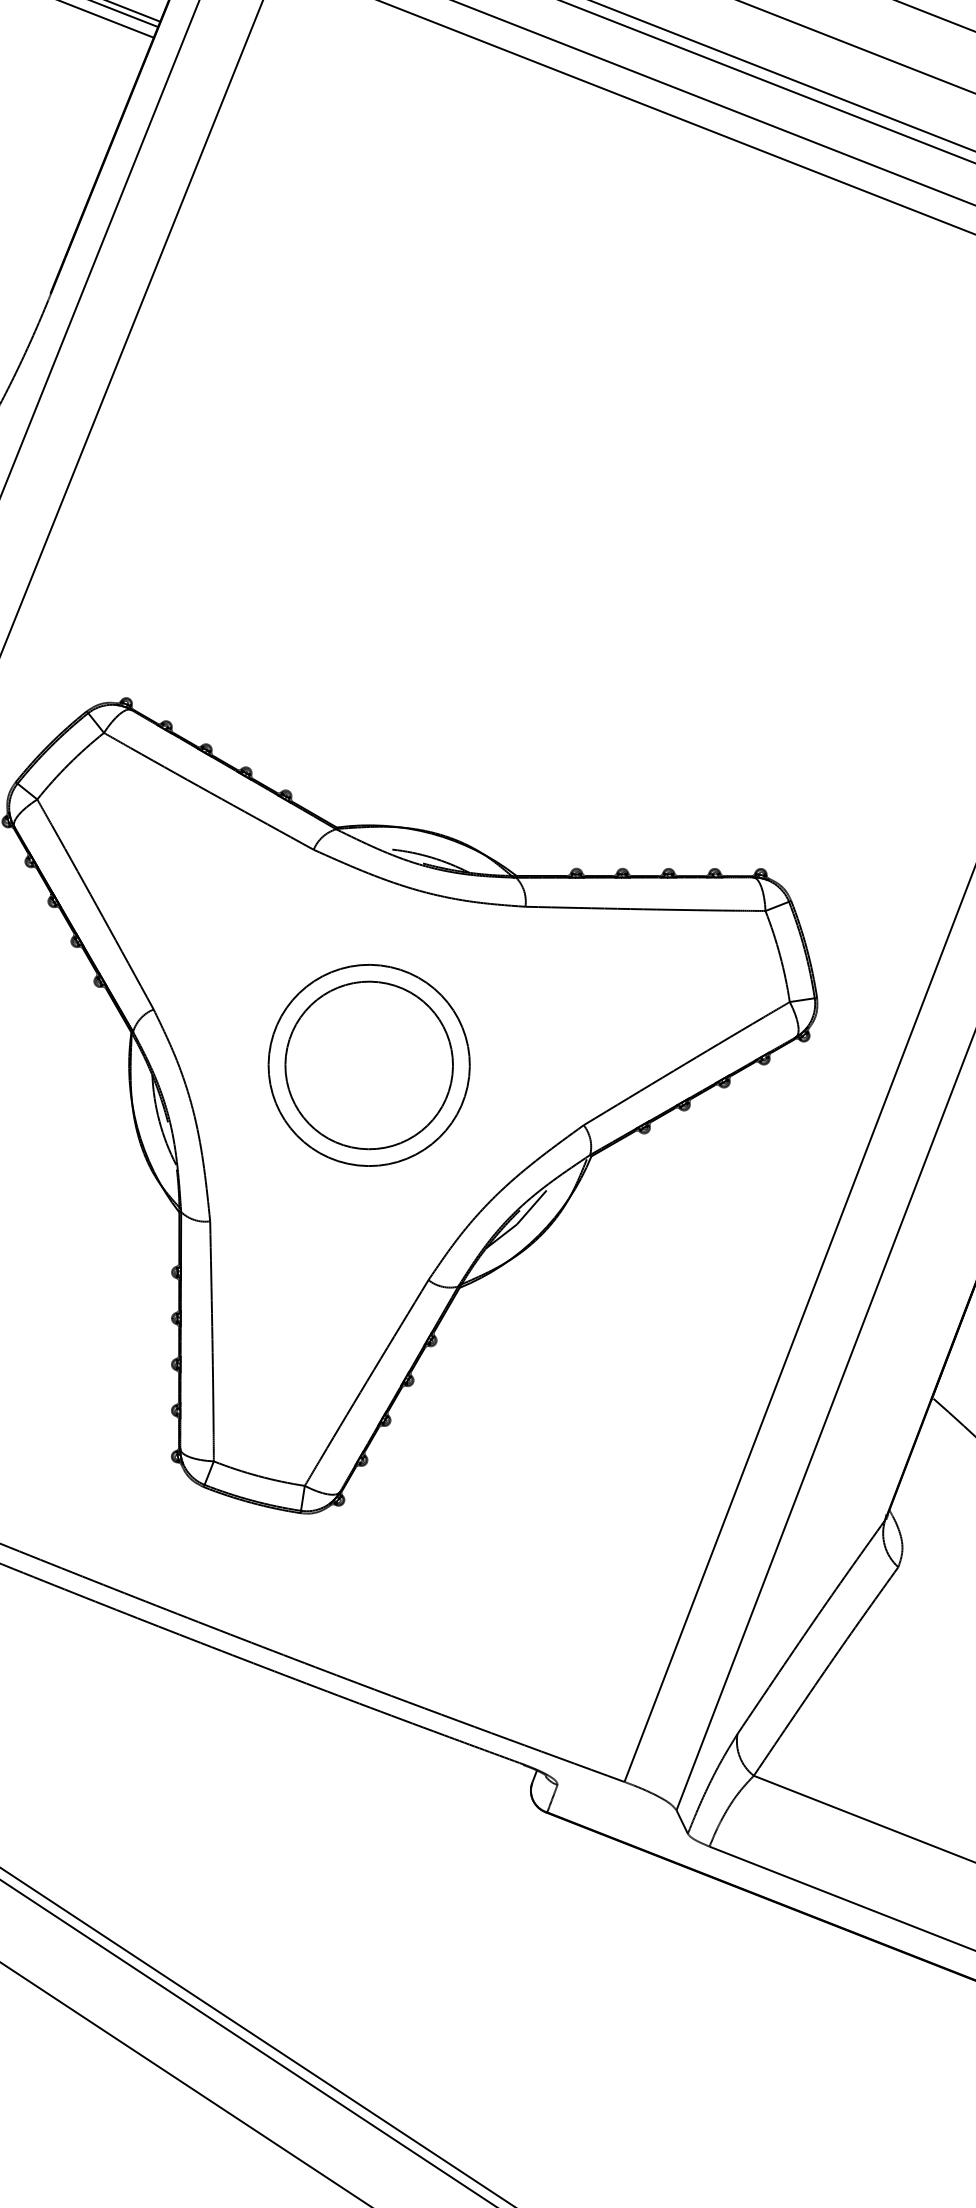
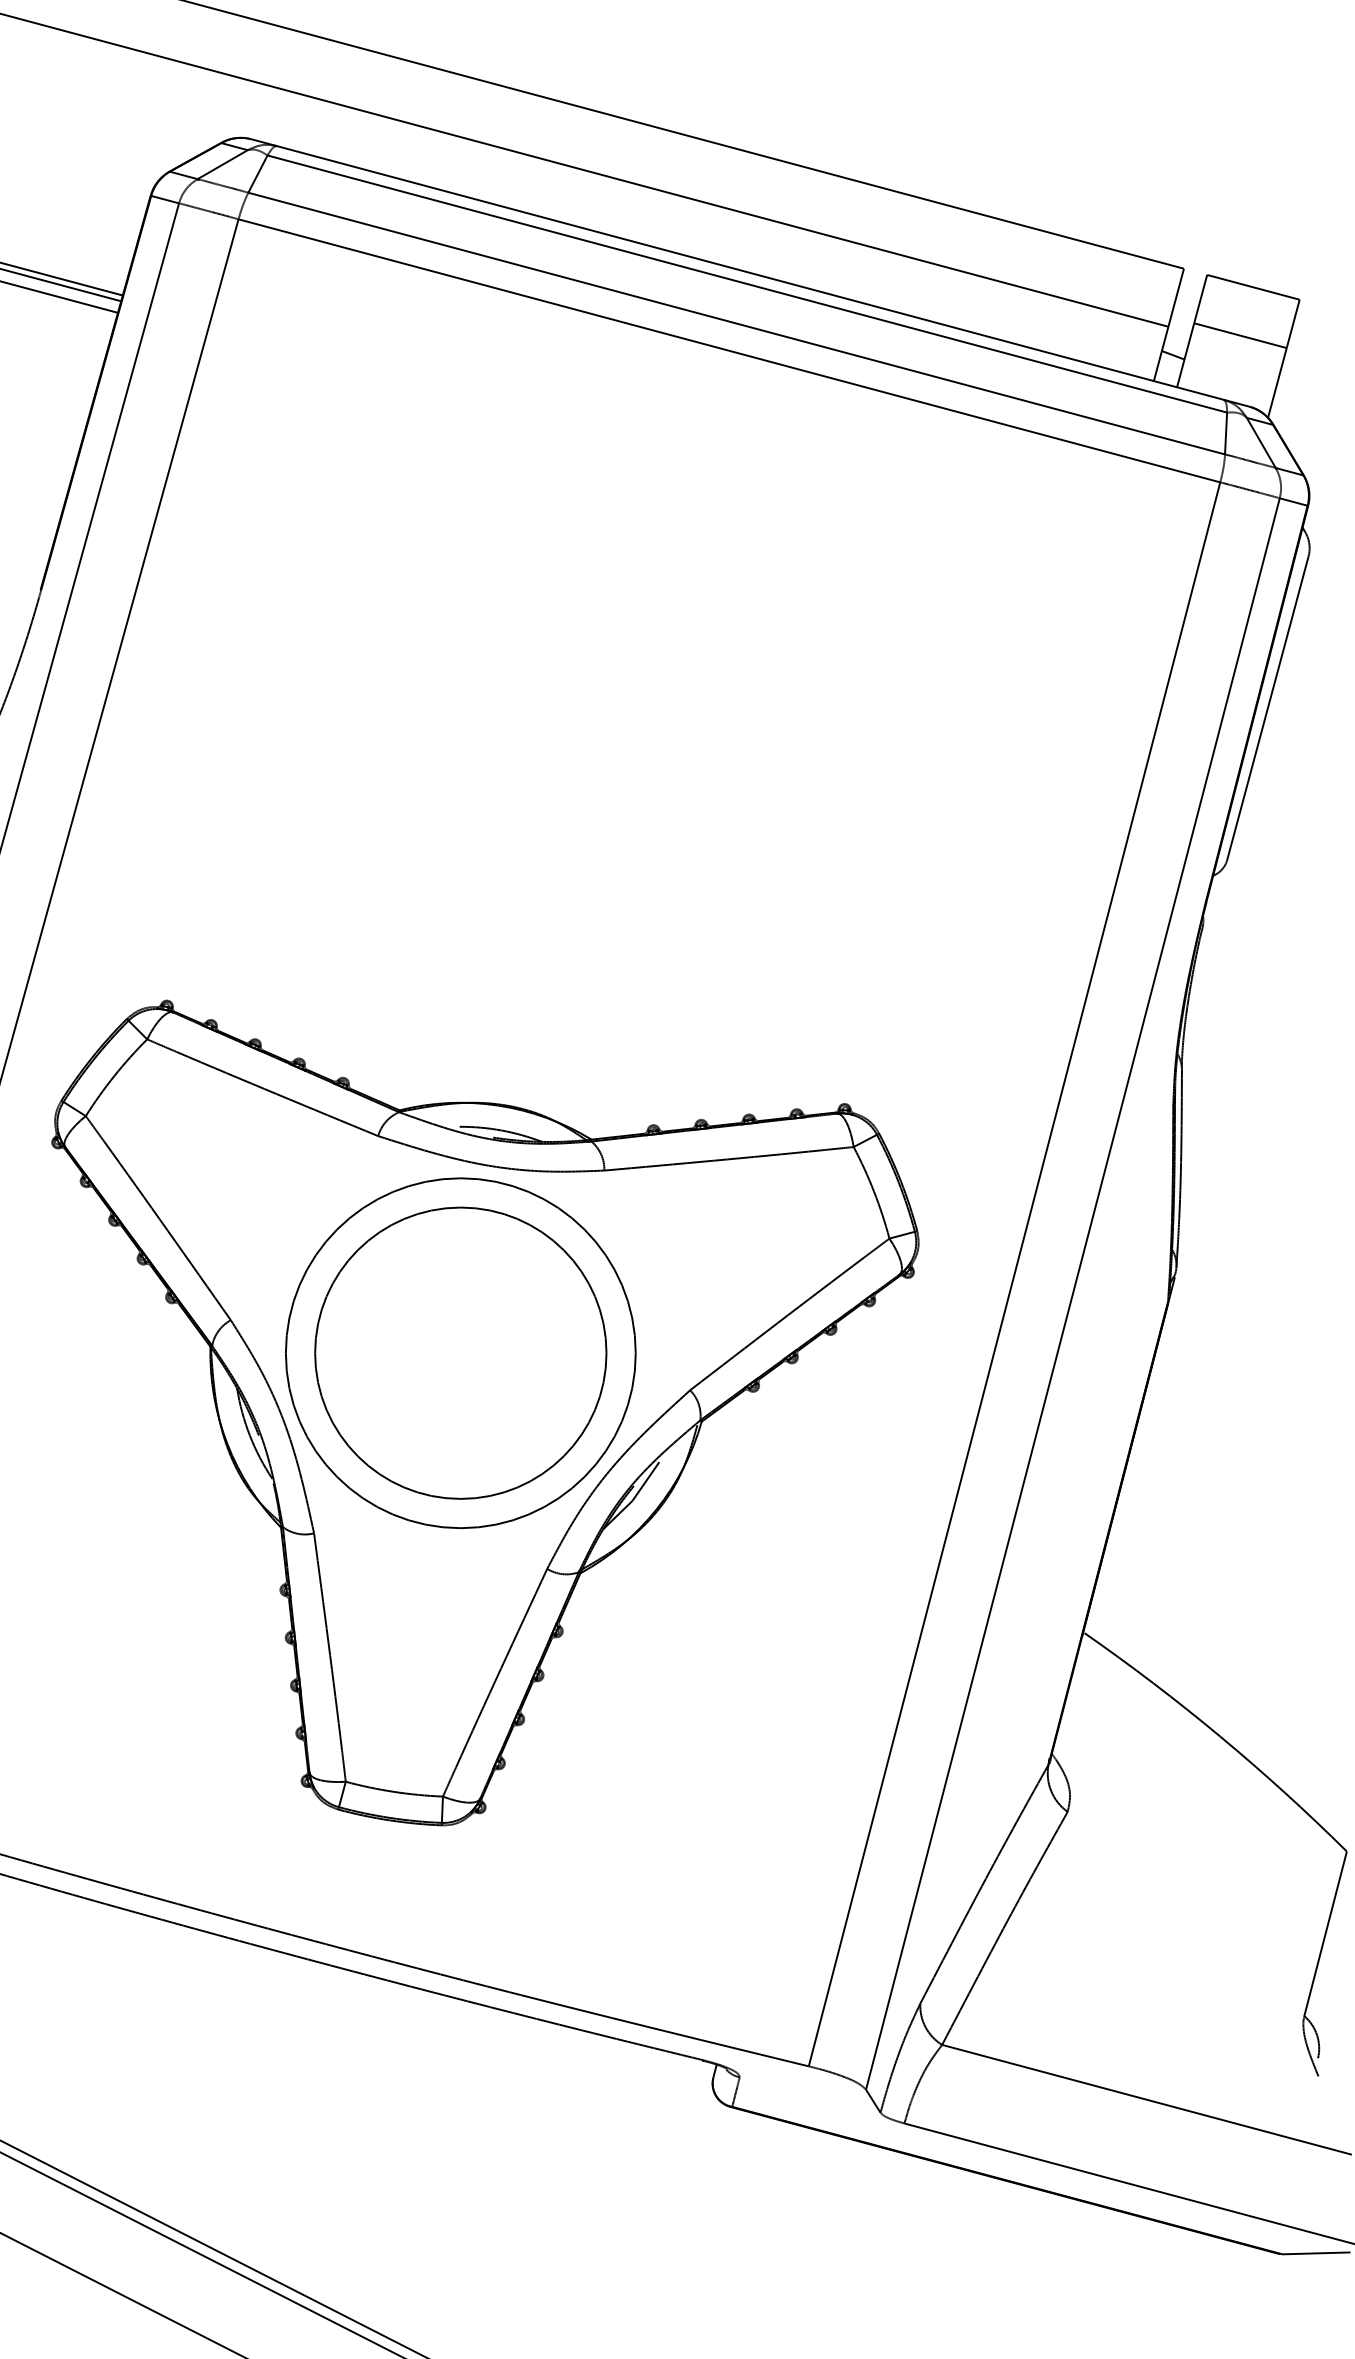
circle: (368, 1064) -> (460, 1352), size x1.67
circle: (368, 1065) -> (460, 1353), size x1.67

